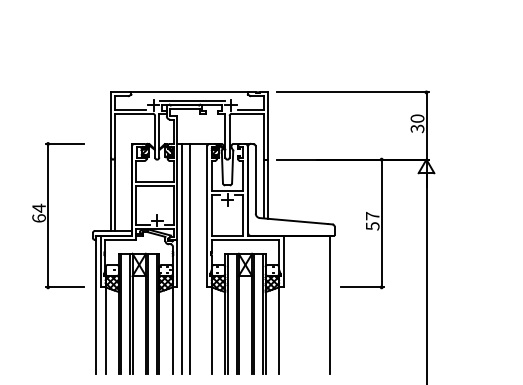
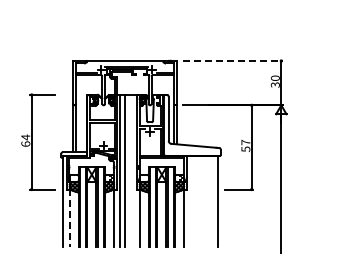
line: (353, 91) -> (233, 60), solid -> dashed
line: (105, 331) -> (69, 218), solid -> dashed

